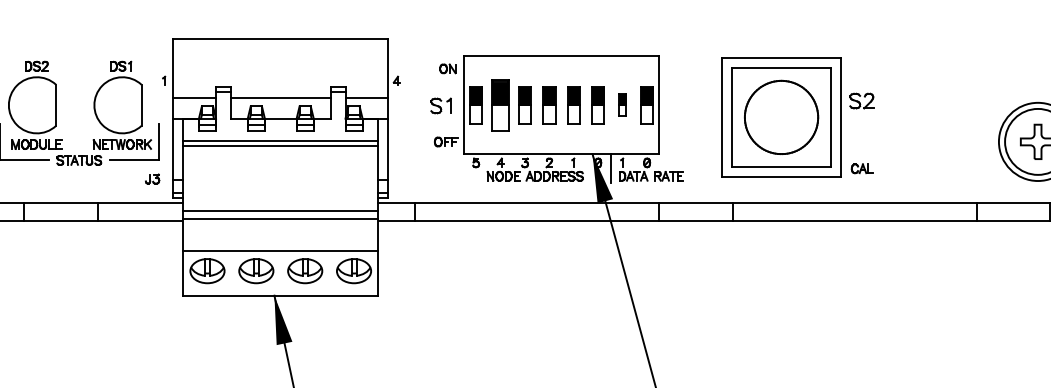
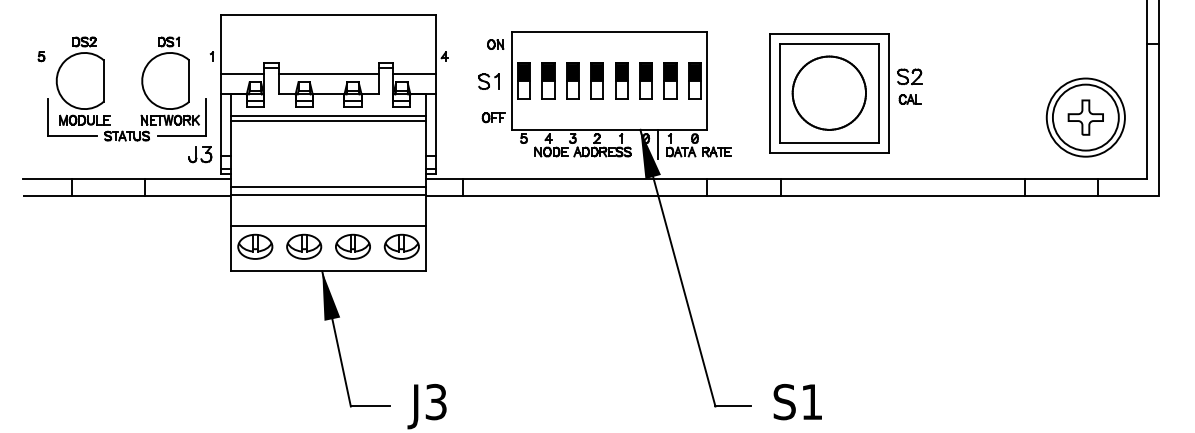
part: (500, 104) -> (548, 80), size x0.71
part: (622, 104) -> (670, 80), size x1.67
part: (861, 168) -> (909, 99), moved
part: (152, 178) -> (200, 154), size x1.67

